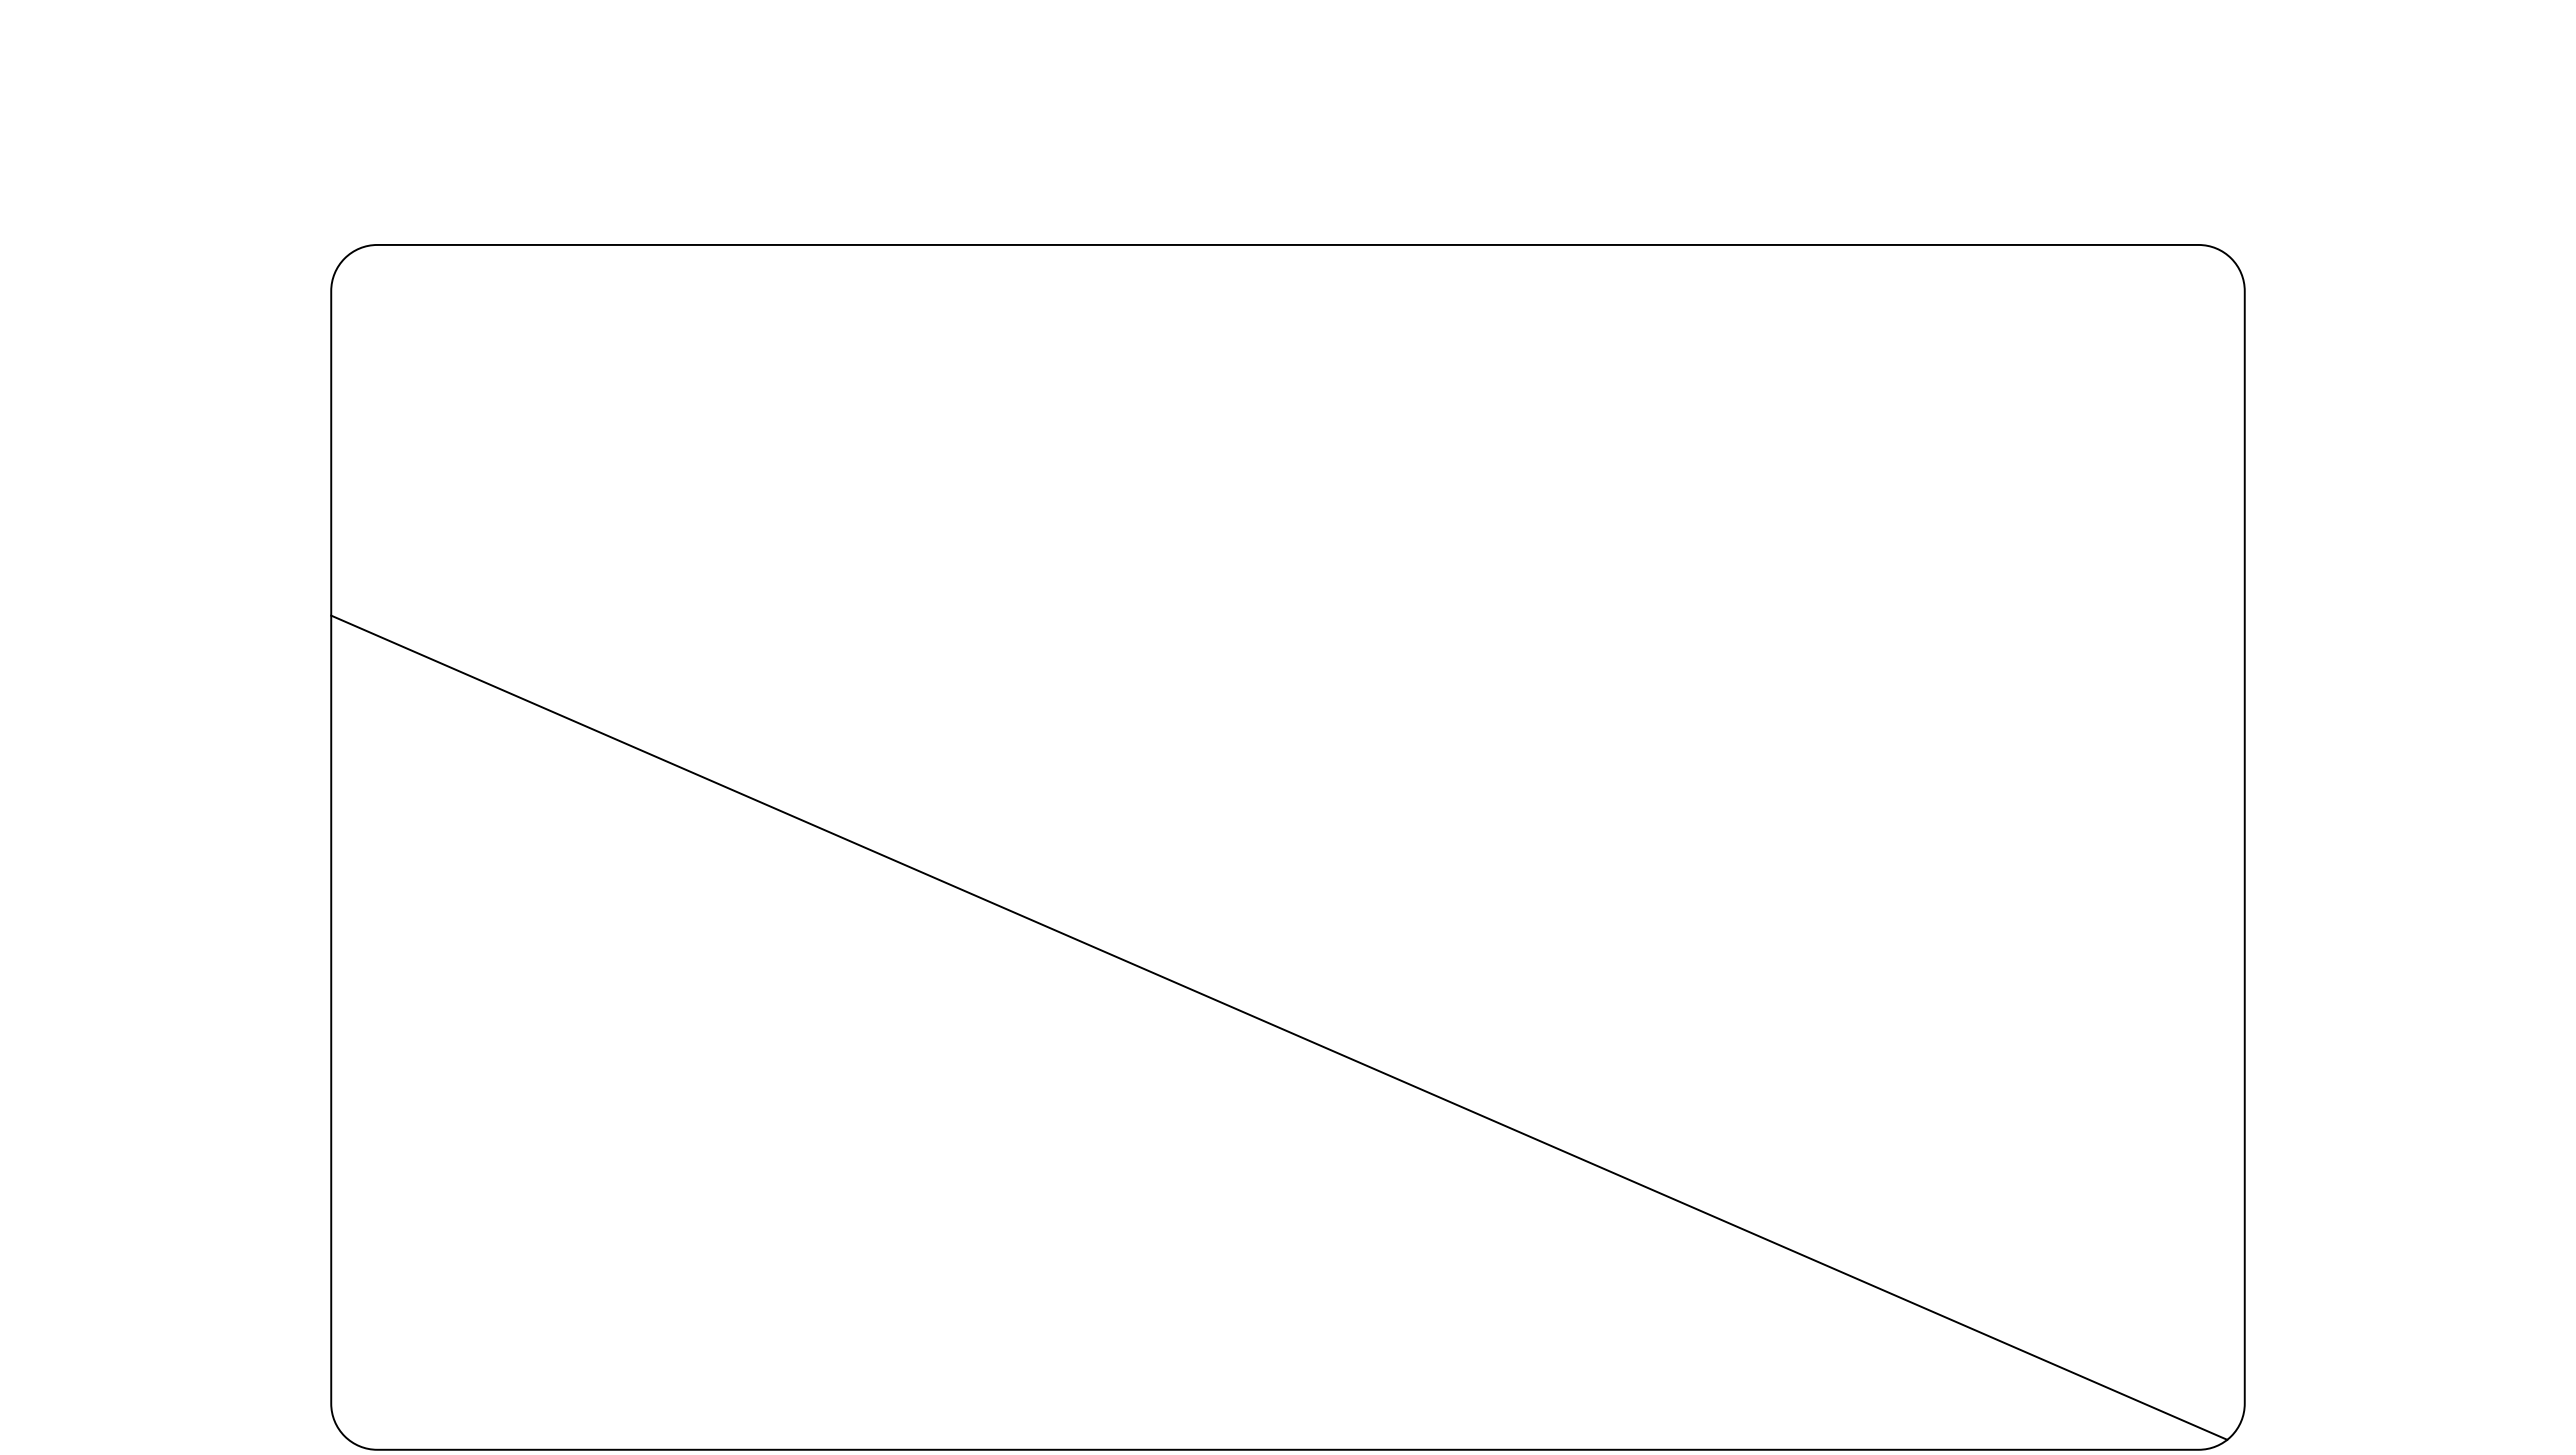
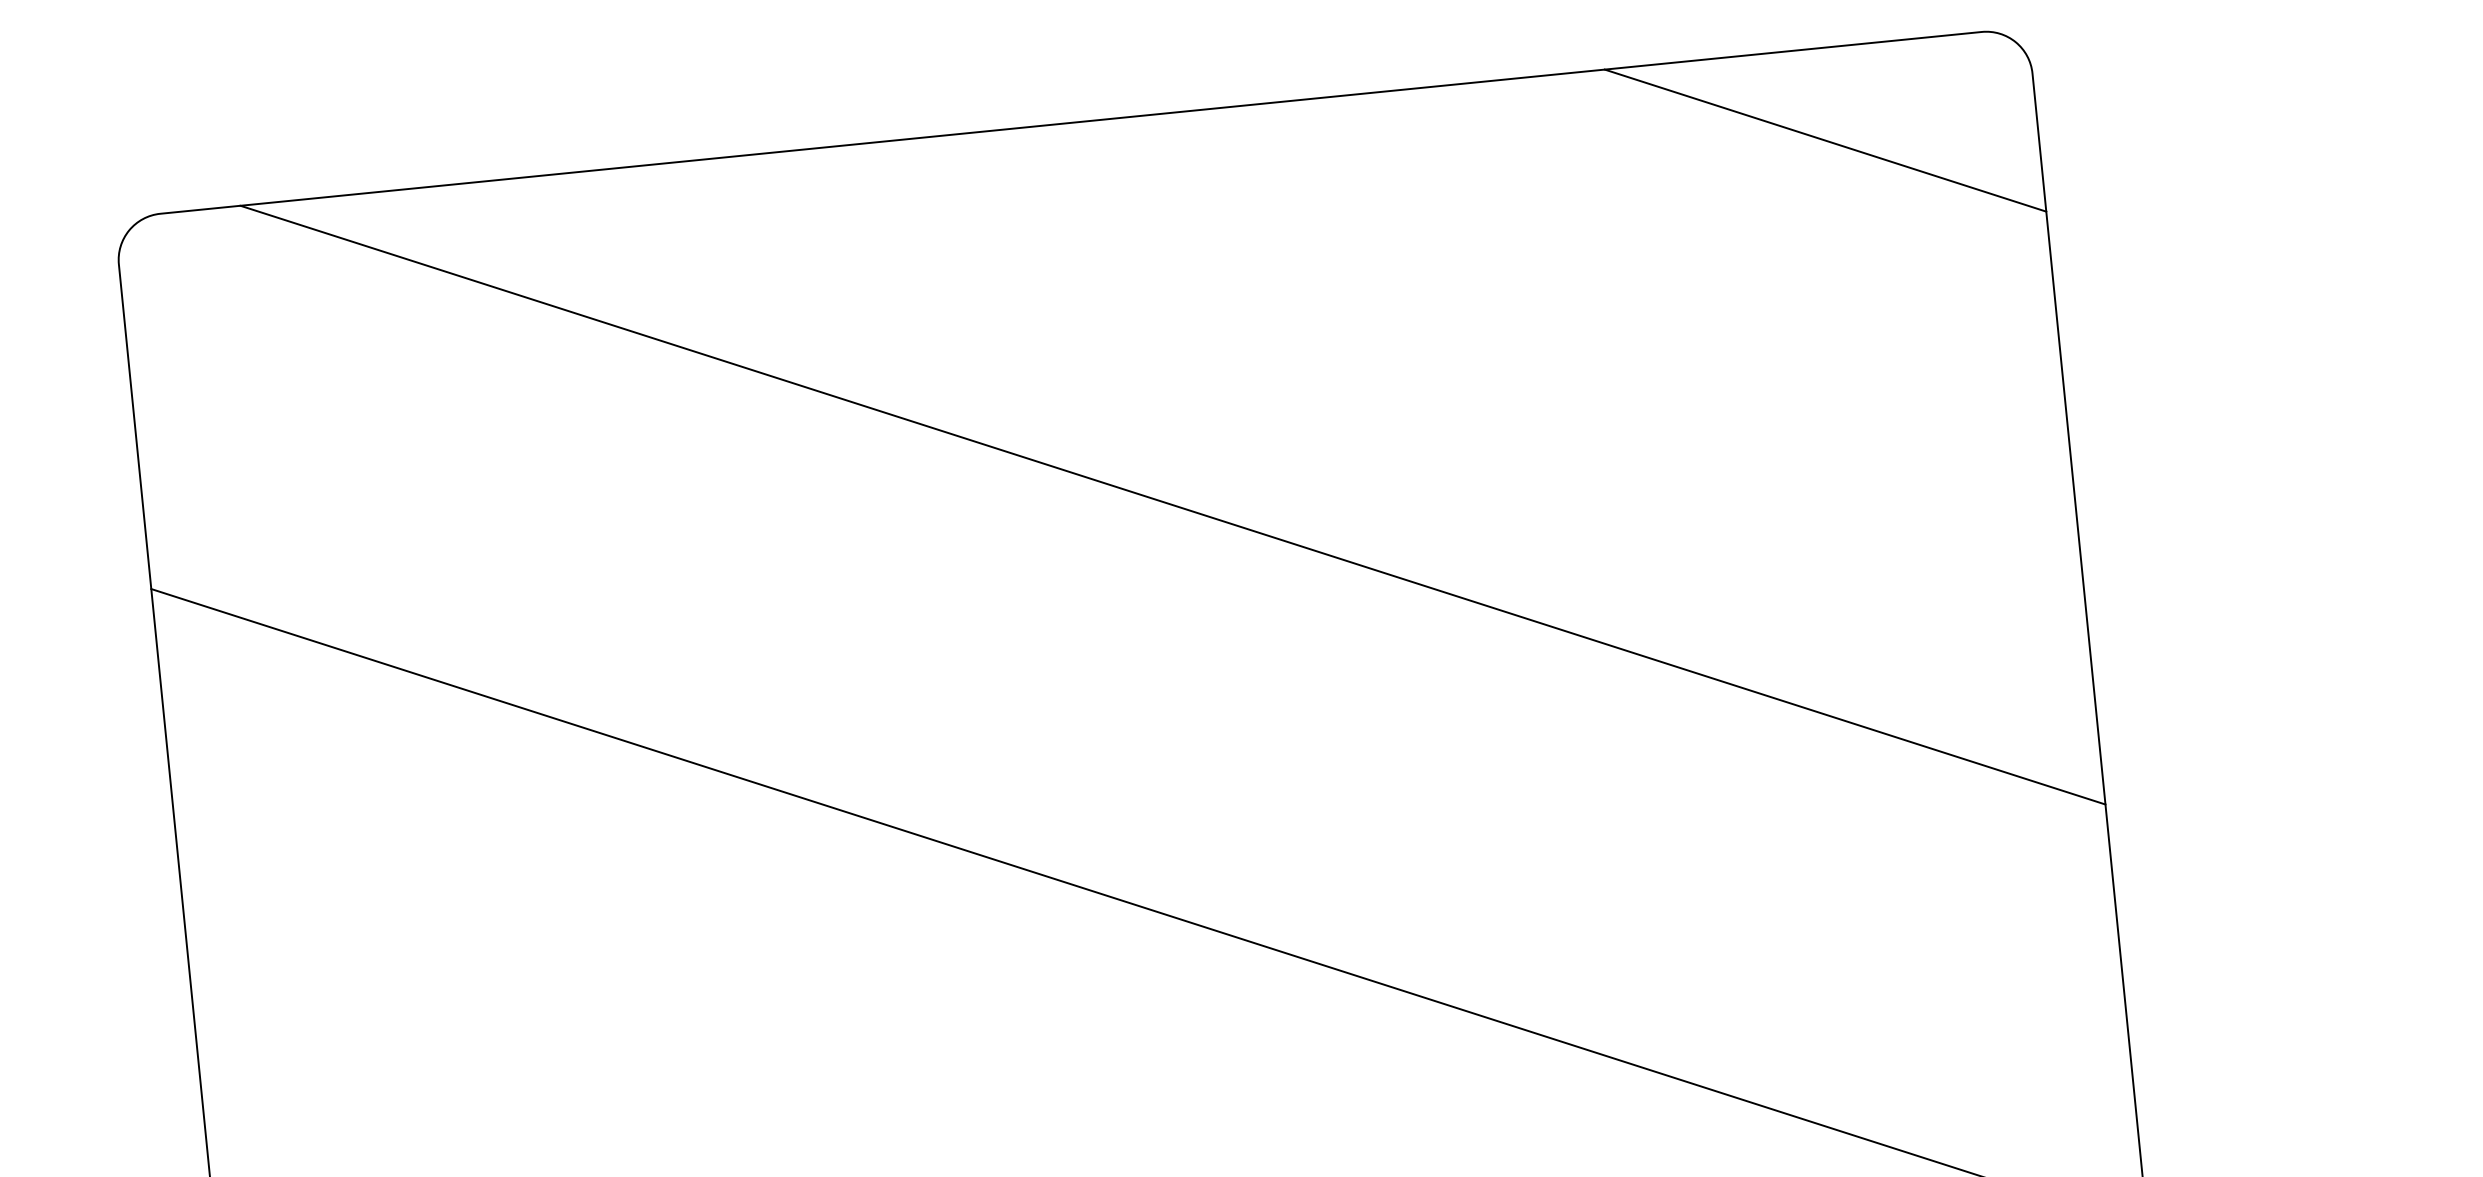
line: (2032, 336) -> (1824, 140), added
line: (1350, 633) -> (1172, 505), added

